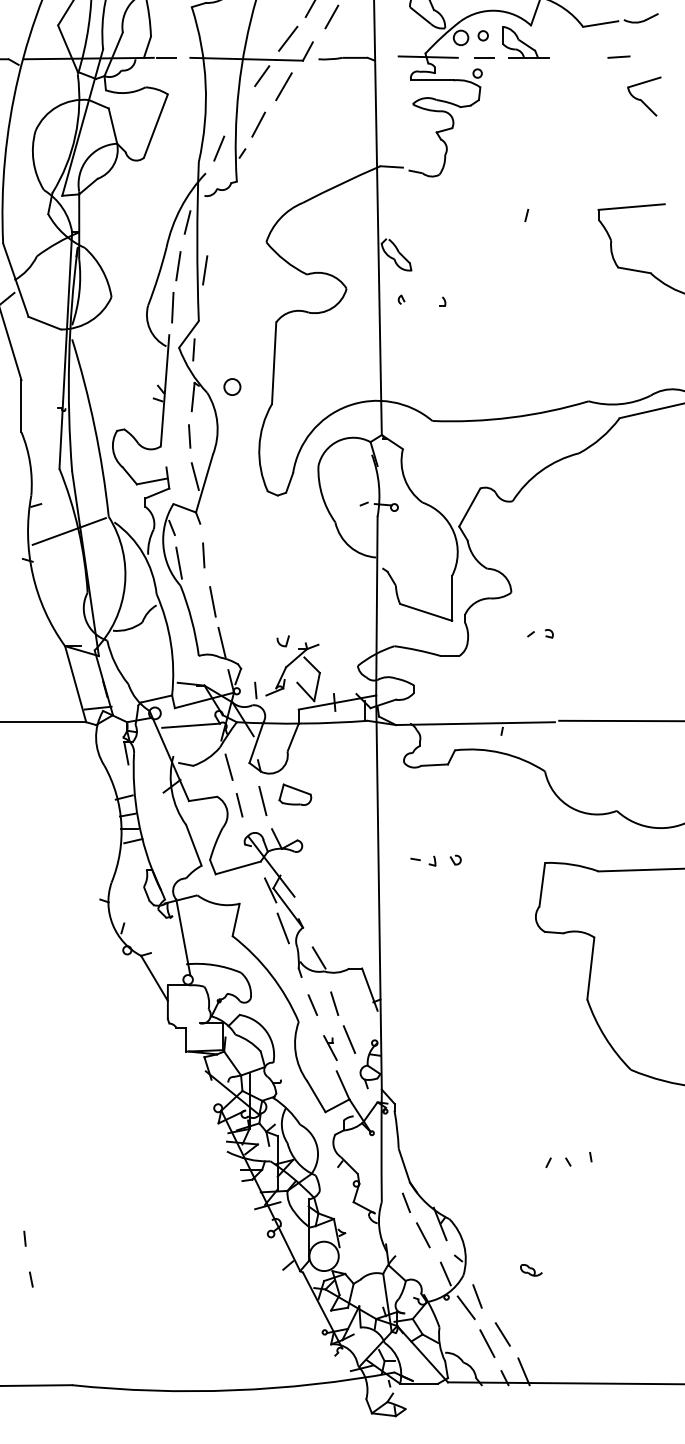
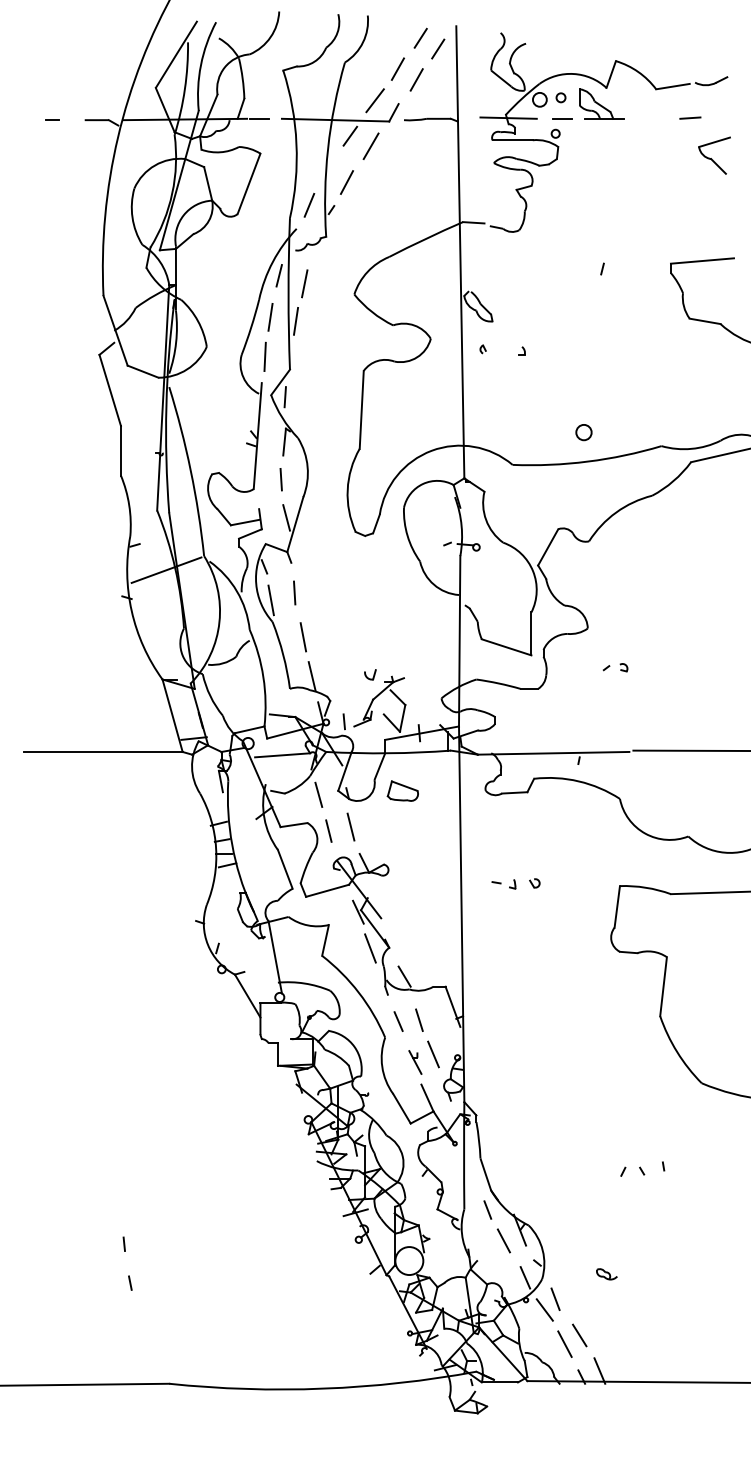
line: (214, 230) -> (304, 283), added
circle: (231, 387) -> (583, 432), moved
part: (294, 794) -> (402, 790), moved

